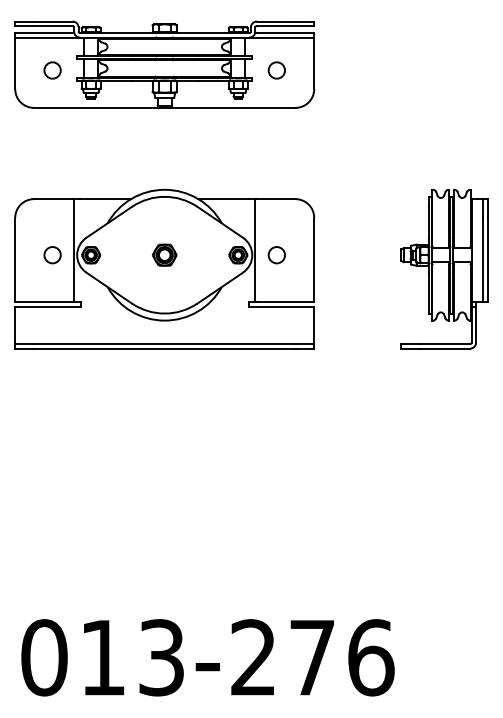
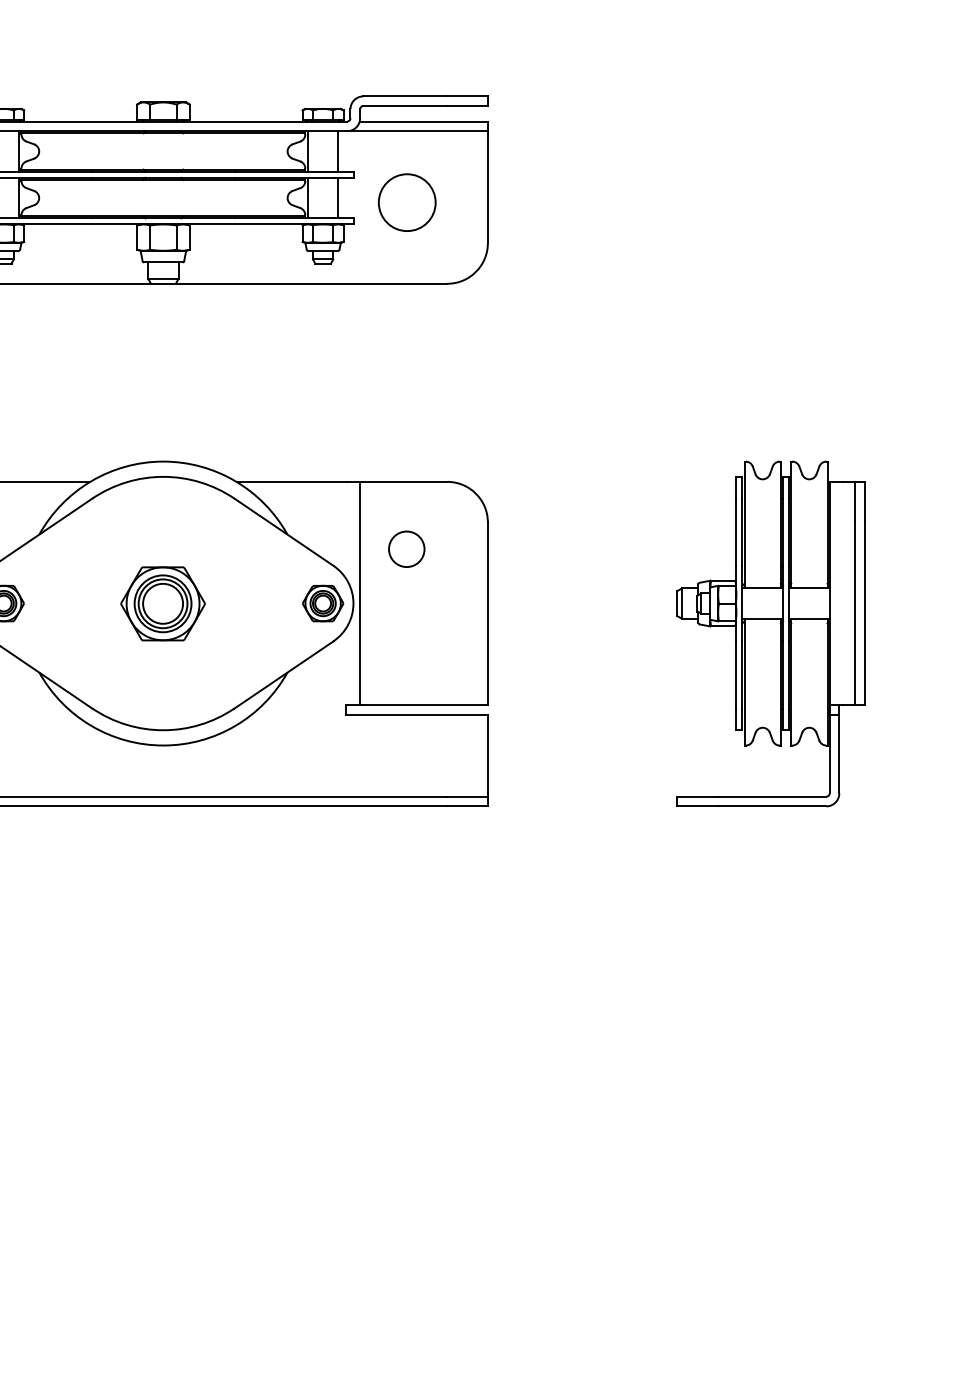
circle: (276, 70) -> (406, 202), size x1.6
part: (164, 254) -> (162, 602), size x1.6
circle: (276, 255) -> (406, 549), moved

